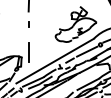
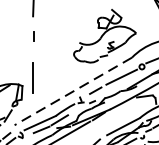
line: (55, 61) -> (73, 92), solid -> dashed

